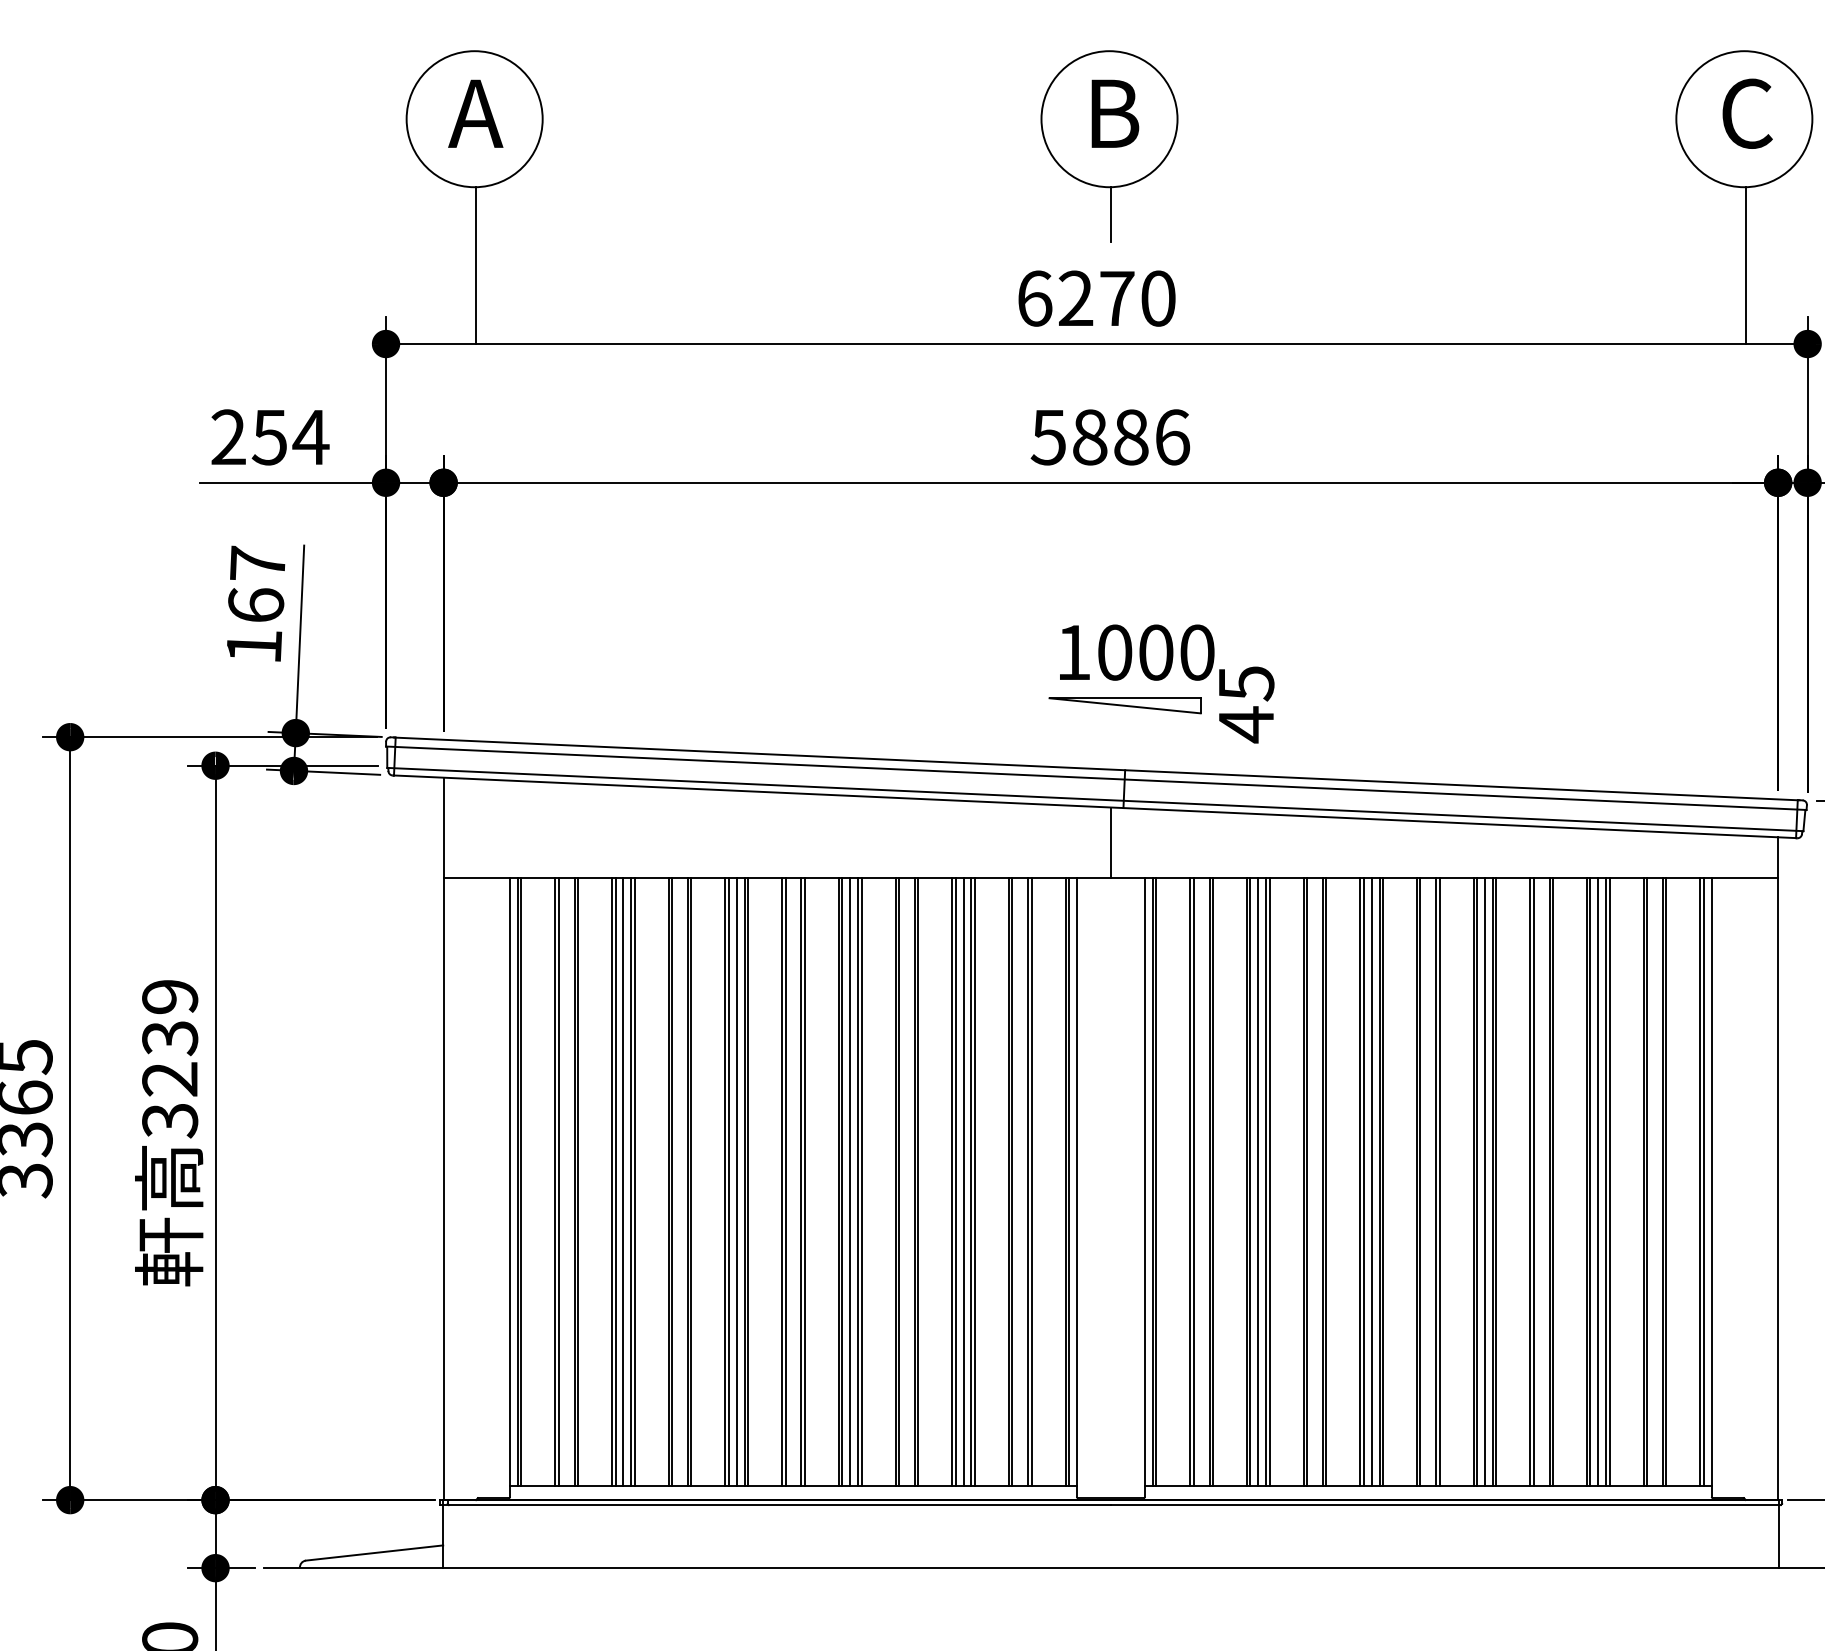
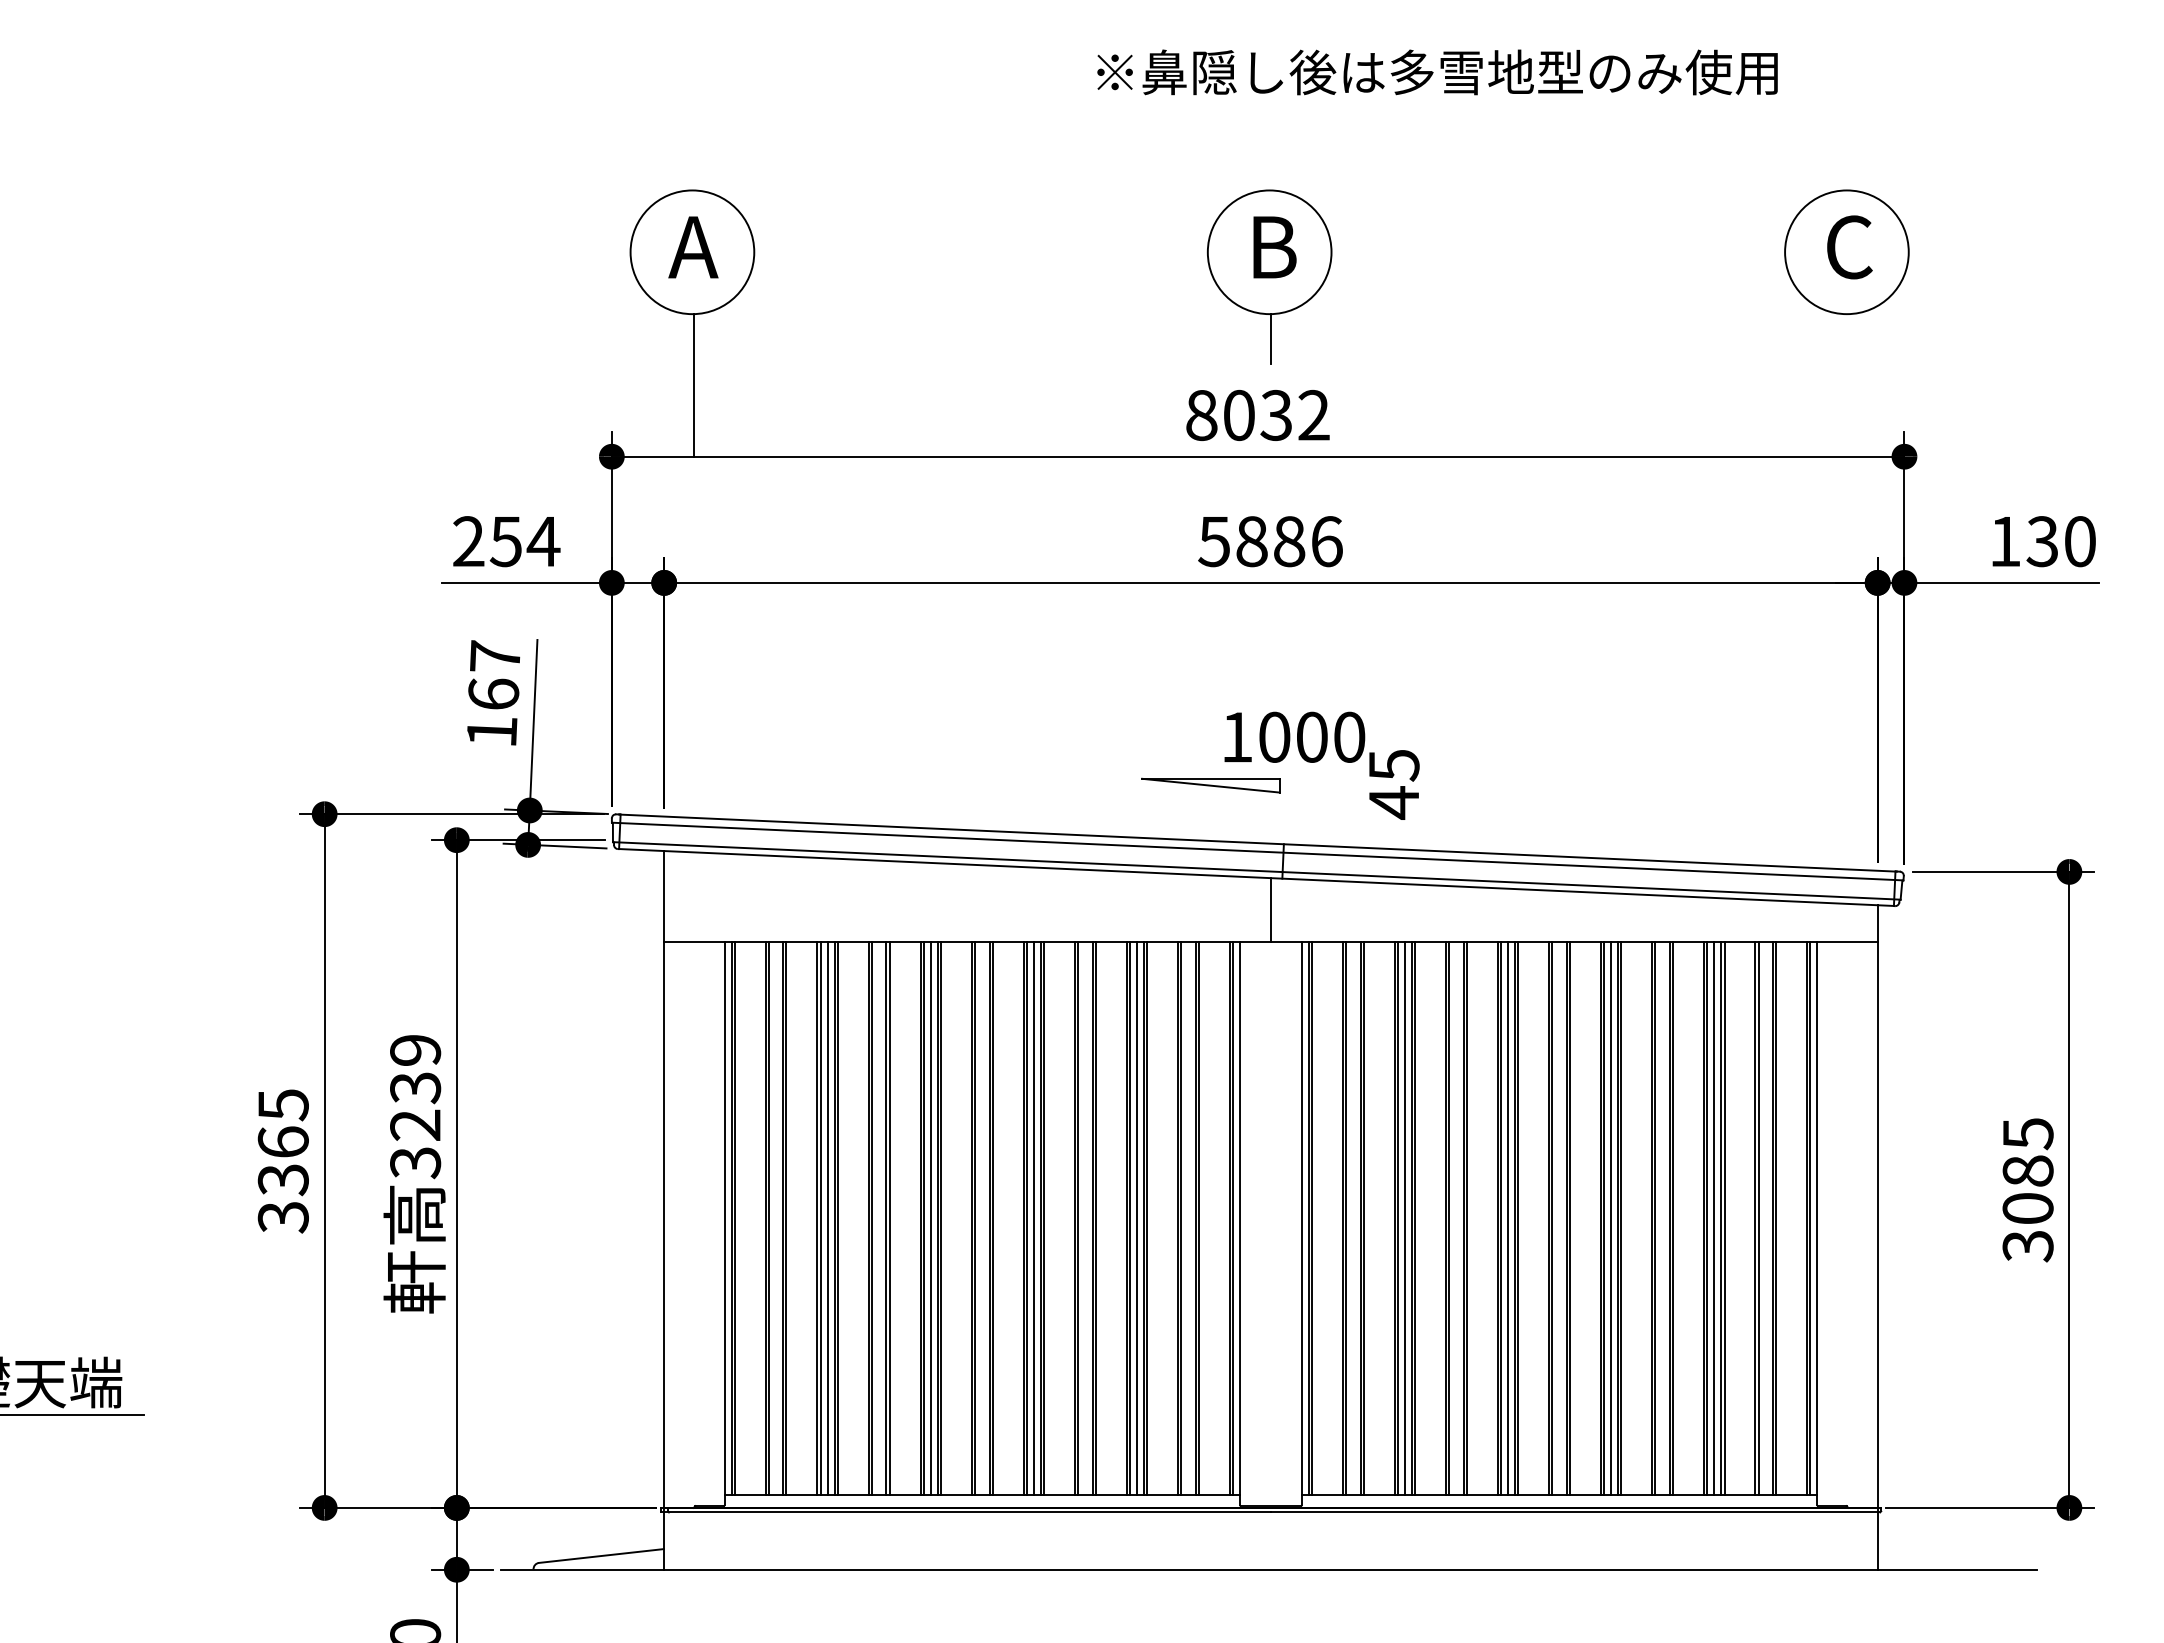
line: (1746, 265) -> (1848, 385), removed
text: (1096, 298) -> (1257, 415), 6270 -> 8032
part: (1124, 705) -> (1210, 785), moved

